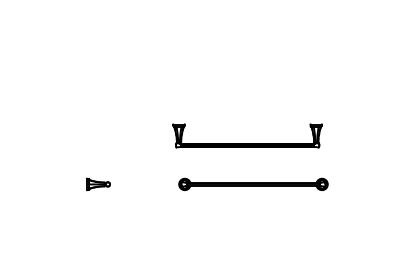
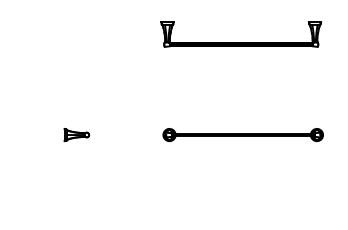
part: (247, 143) -> (241, 42), moved

